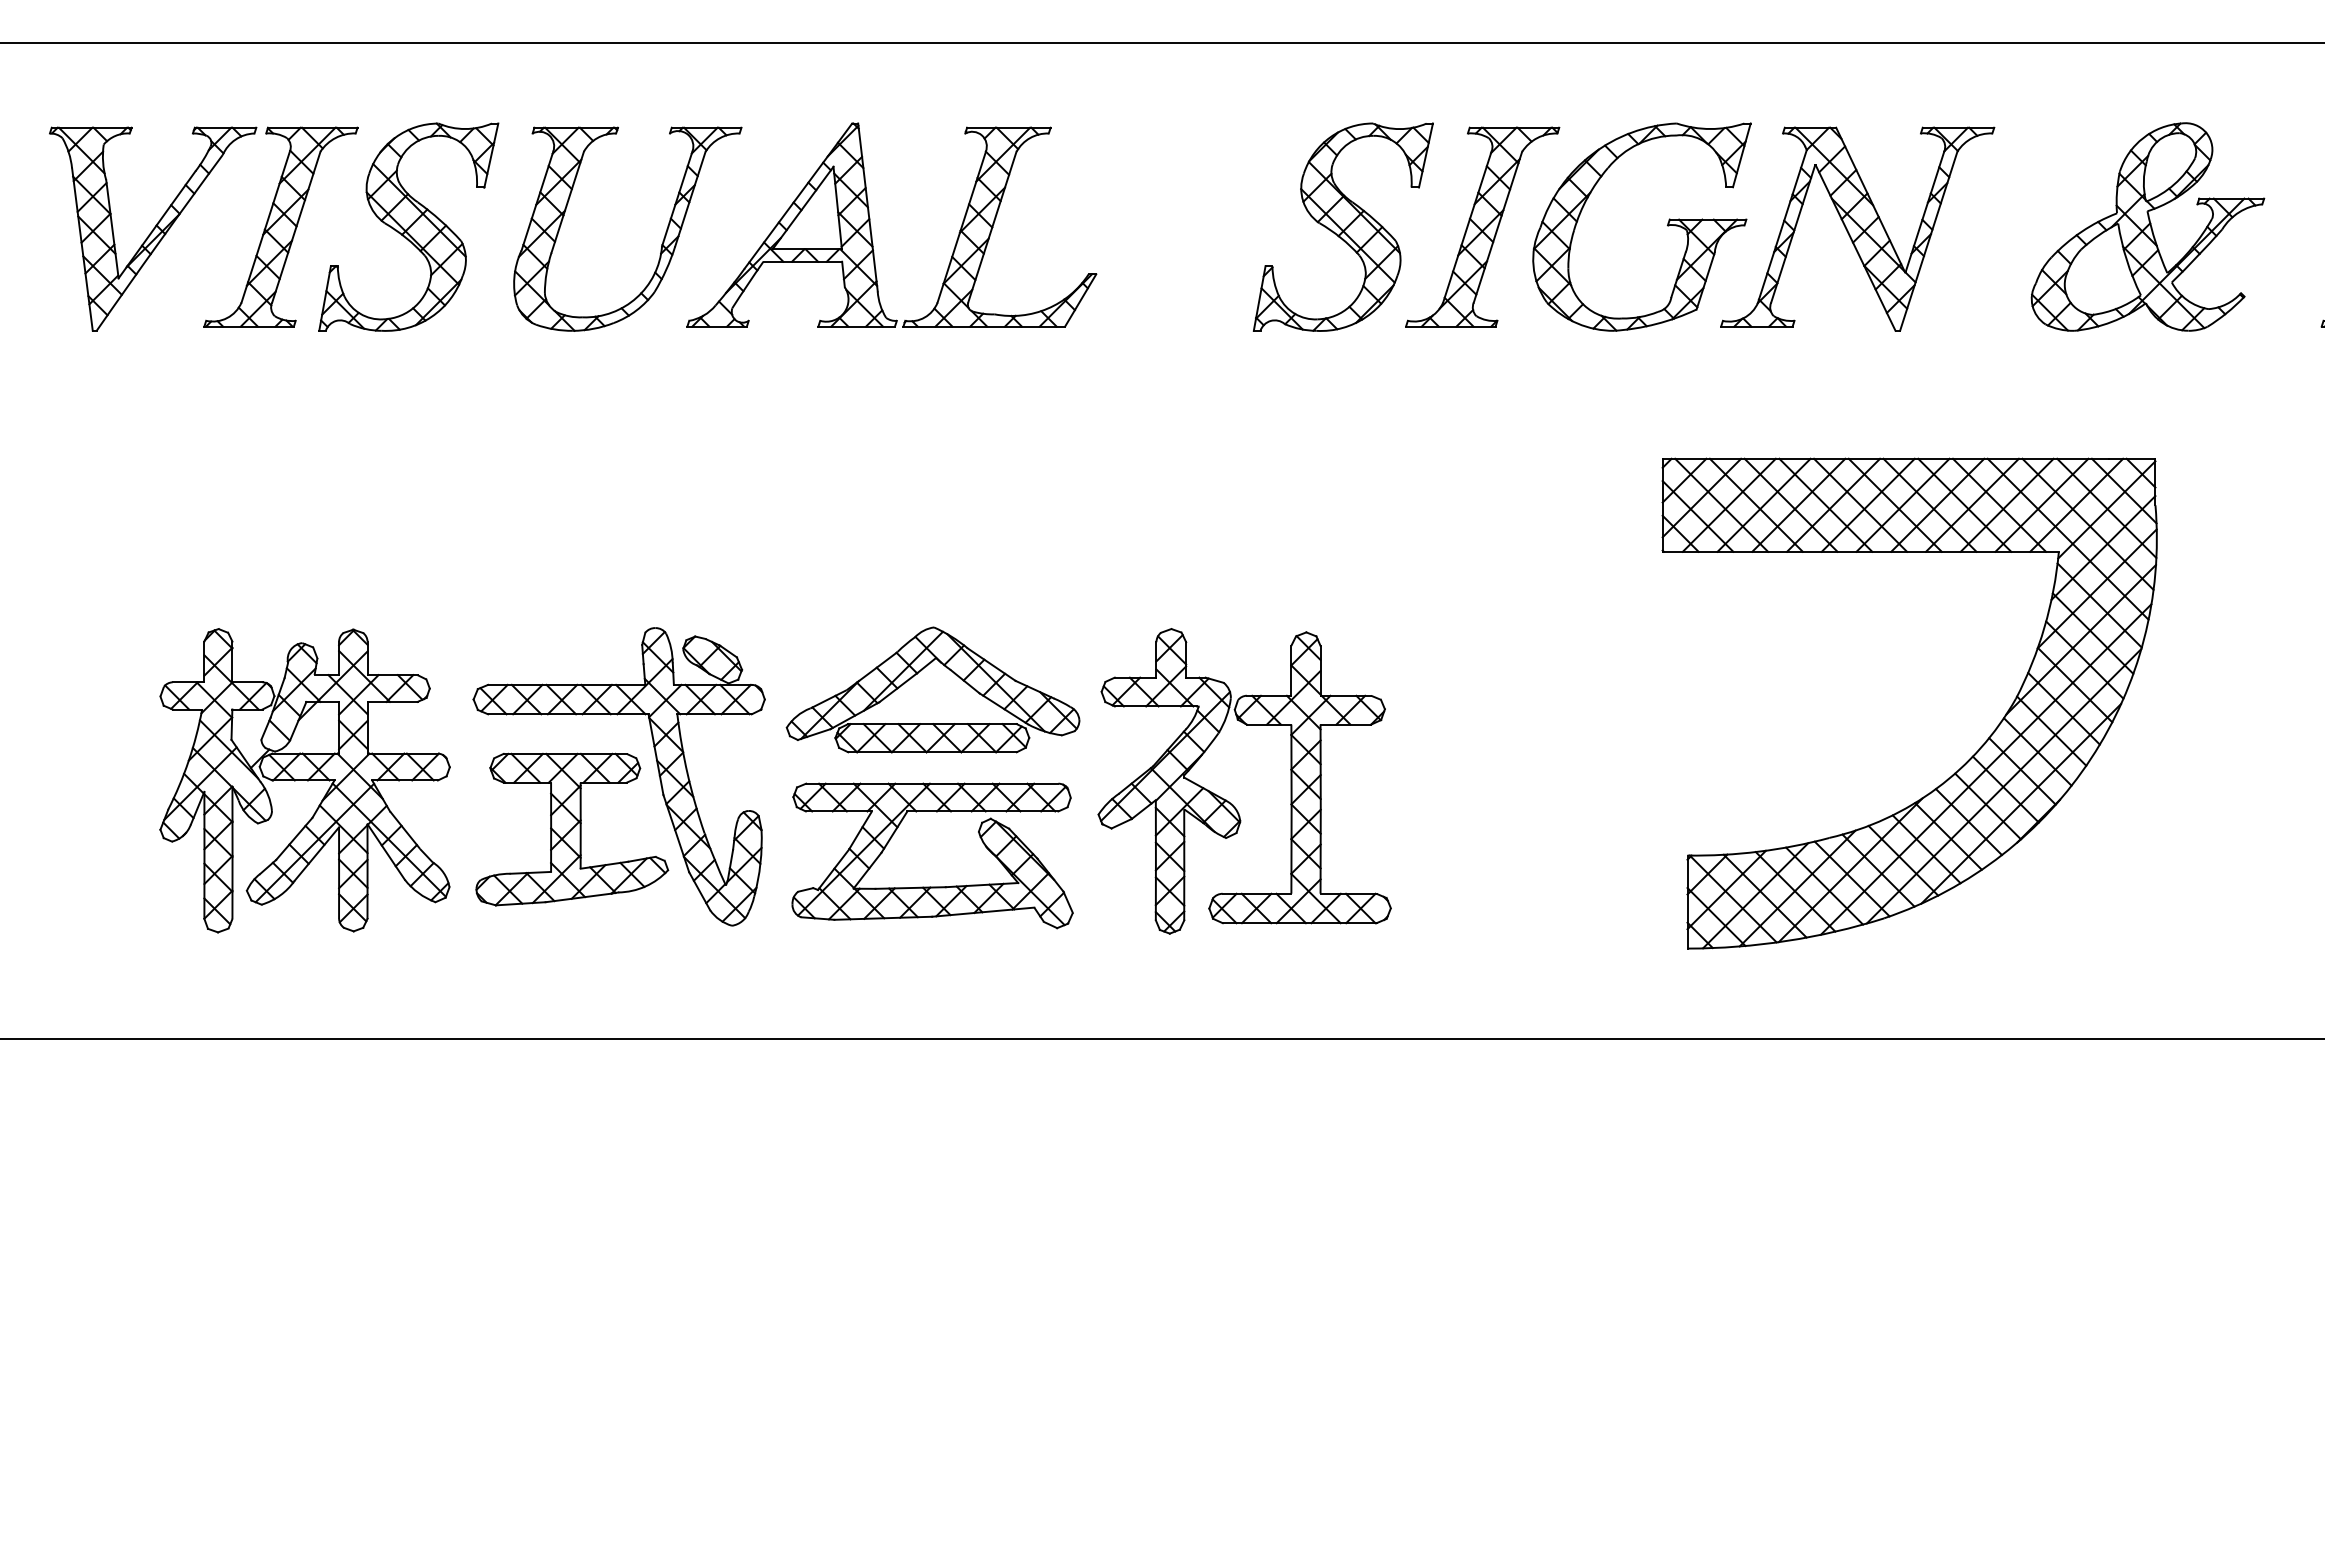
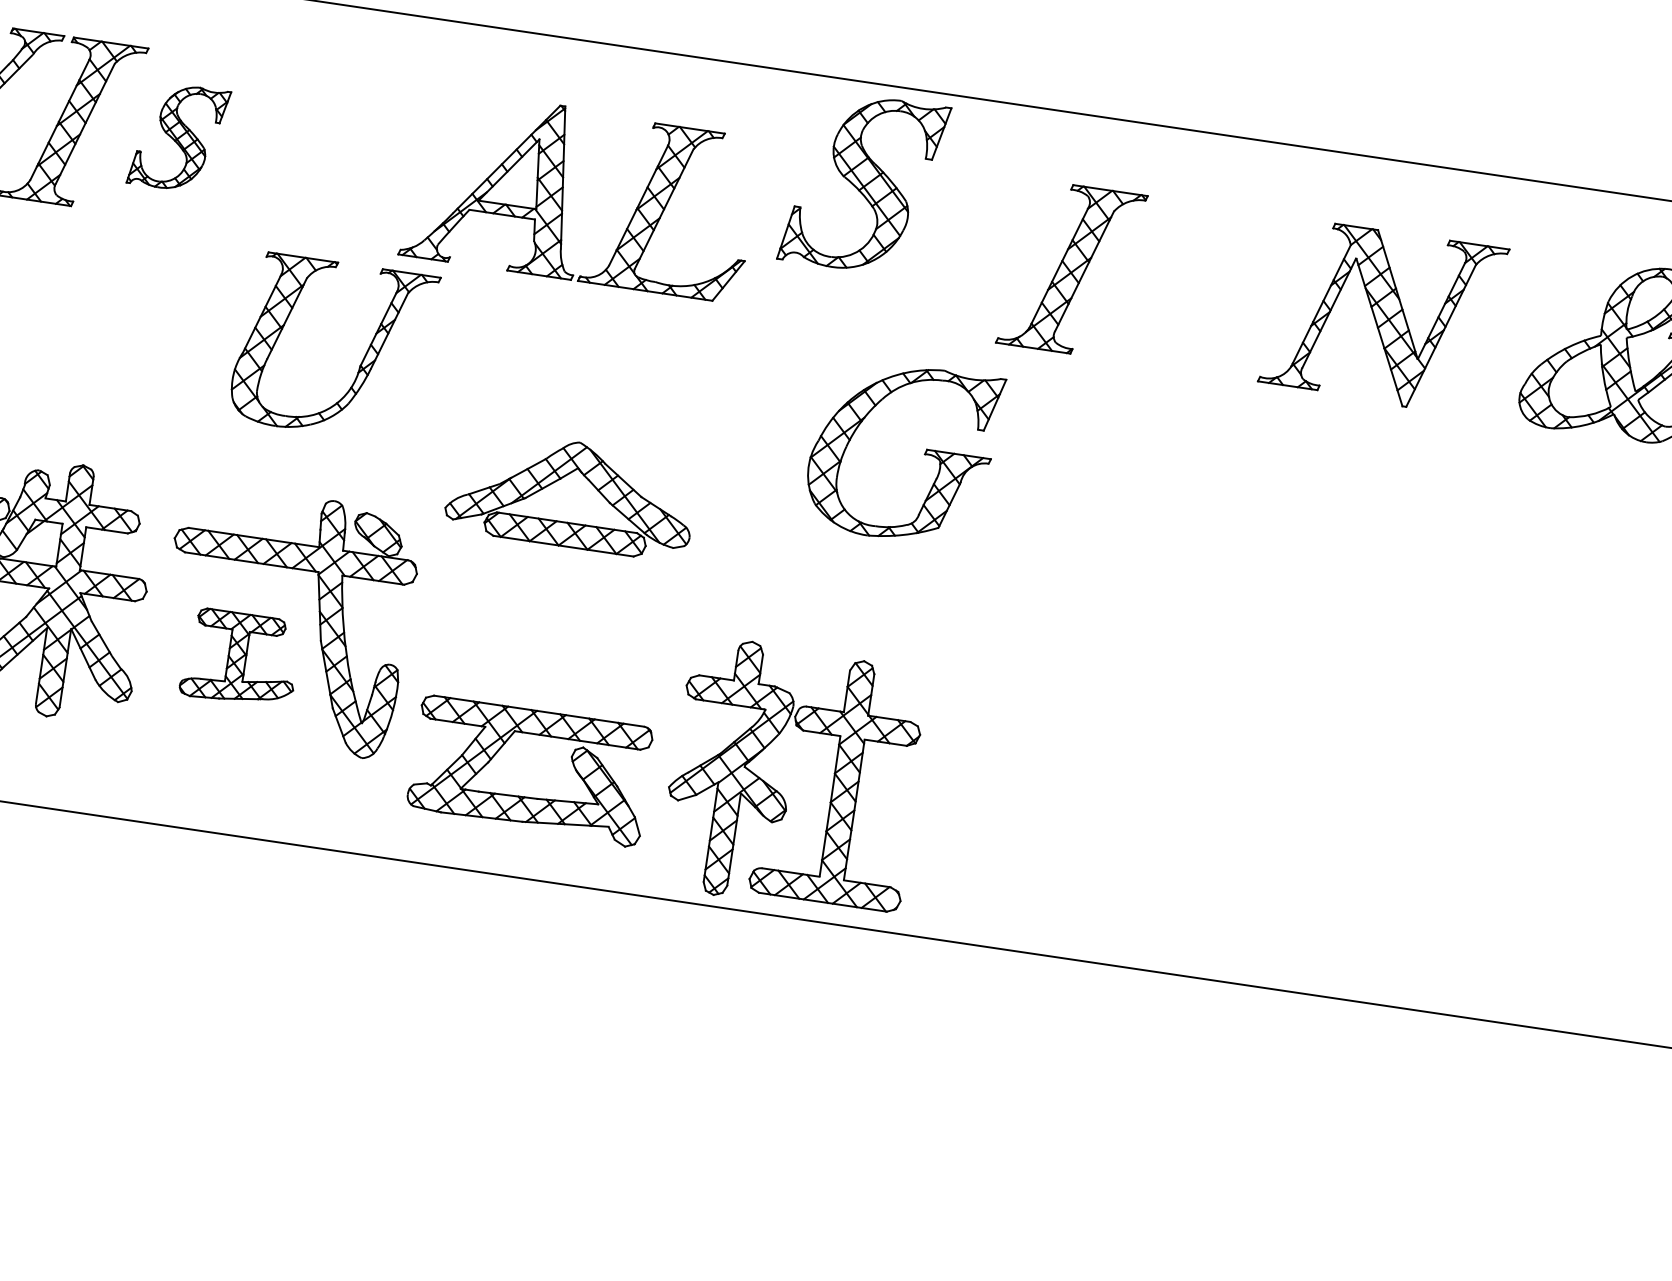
part: (408, 226) -> (178, 136), size x0.6
part: (1342, 226) -> (863, 182), moved
part: (1667, 226) -> (924, 455), moved
part: (662, 241) -> (361, 362), moved
part: (917, 674) -> (560, 479), moved
part: (1967, 760) -> (1409, 772), removed
part: (1229, 801) -> (779, 792), moved
part: (572, 829) -> (241, 658), size x0.7
part: (932, 886) -> (526, 796), moved

